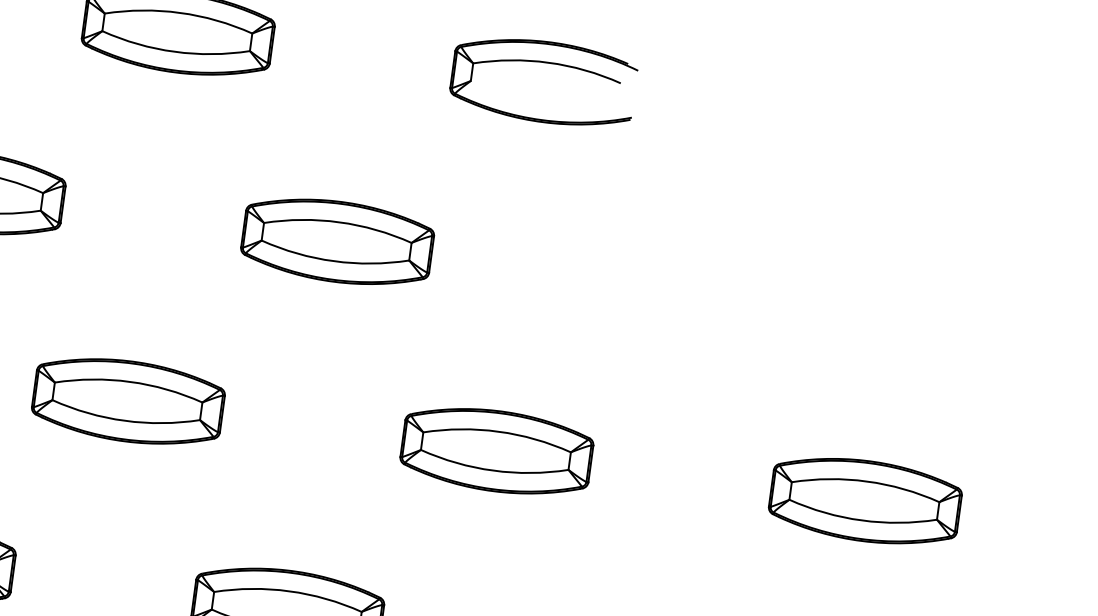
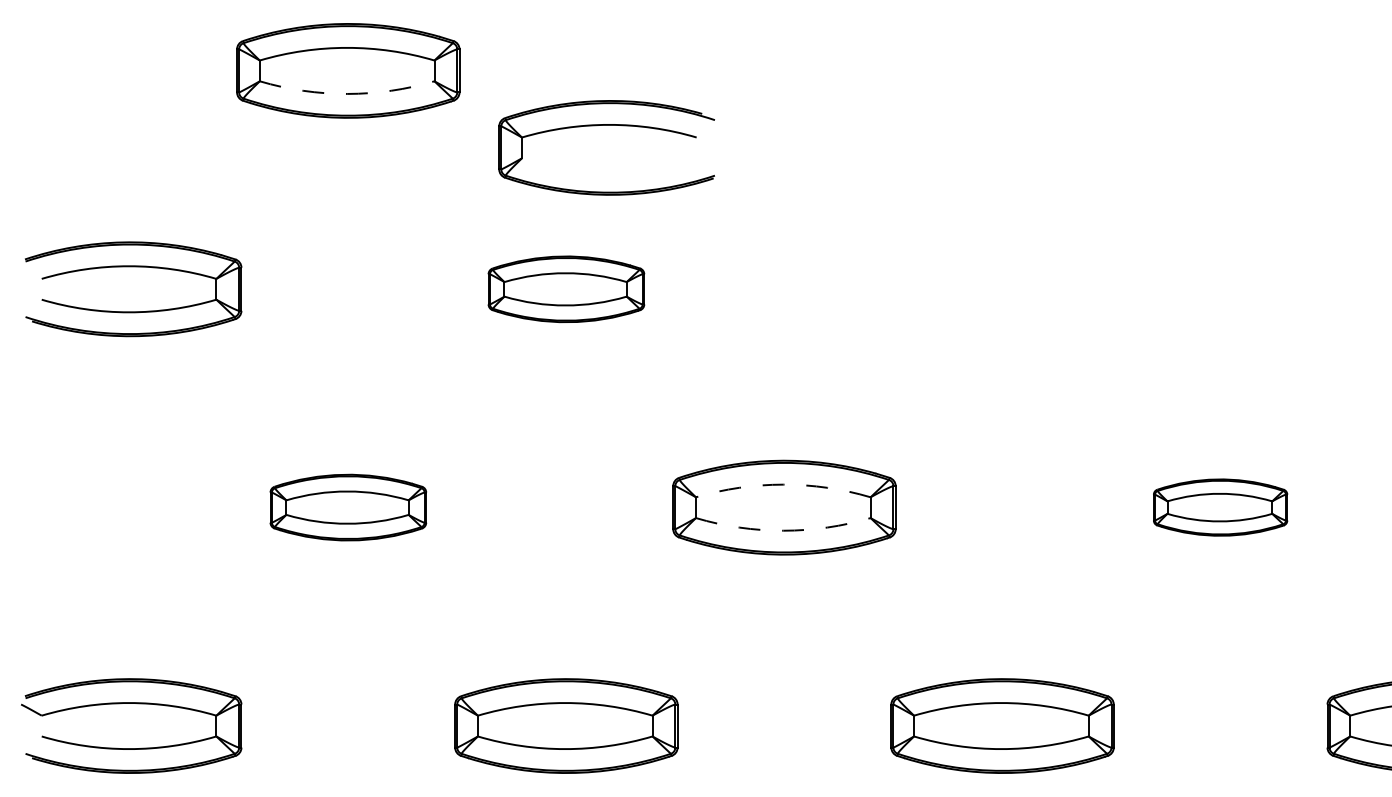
arc: (175, 51) -> (347, 93), solid -> dashed
part: (545, 62) -> (606, 125), moved
part: (337, 242) -> (566, 289), size x0.7
part: (128, 401) -> (348, 507), size x0.7
arc: (498, 431) -> (783, 484), solid -> dashed
arc: (493, 470) -> (783, 530), solid -> dashed
part: (865, 500) -> (1220, 507), size x0.6

